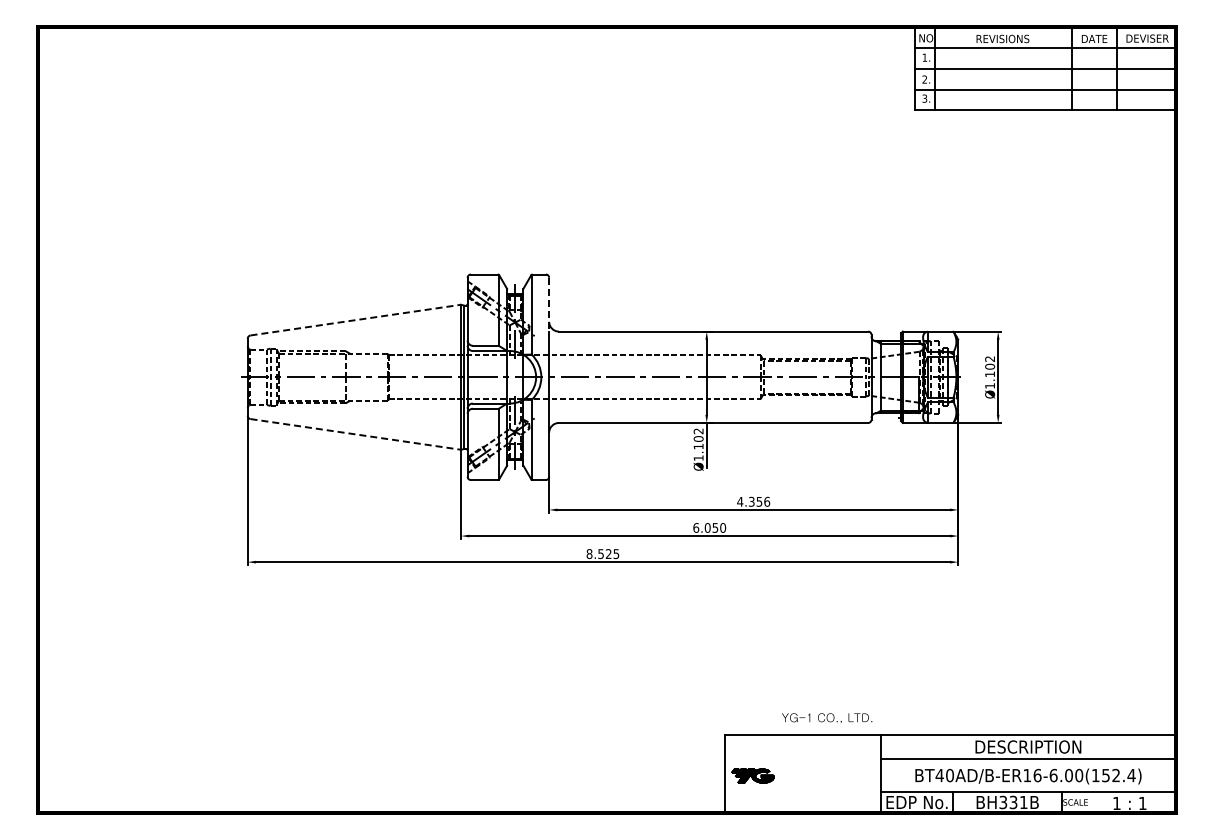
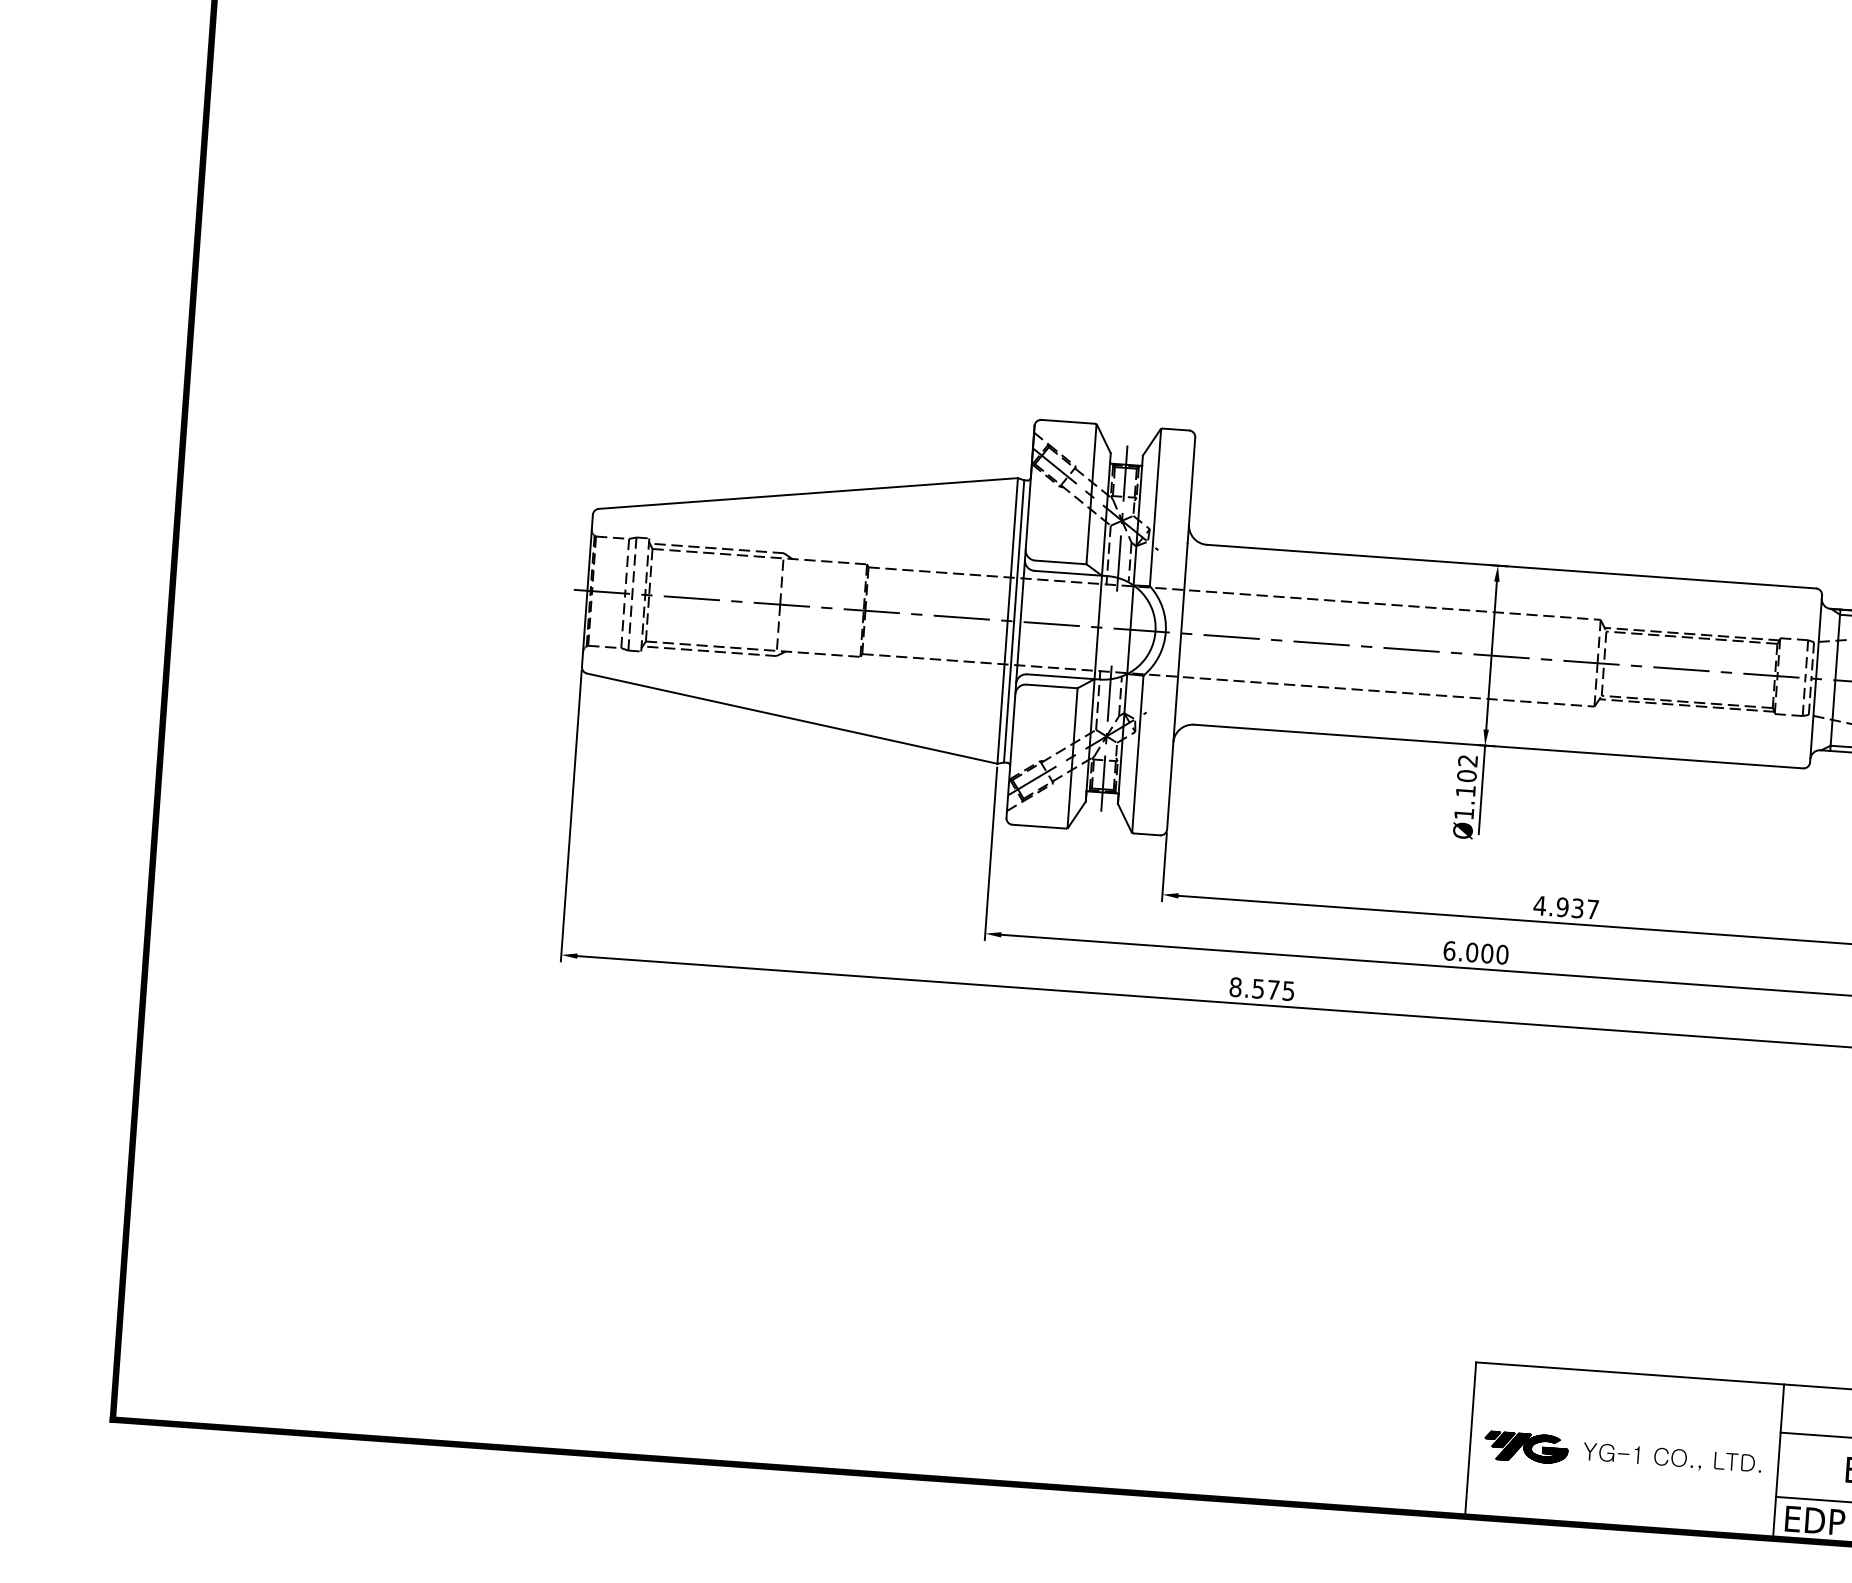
line: (549, 304) -> (1192, 490), dashed -> solid
line: (356, 320) -> (809, 494), dashed -> solid
line: (356, 434) -> (793, 718), dashed -> solid
text: (759, 501) -> (1577, 907), 4.356 -> 4.937
text: (715, 527) -> (1487, 952), 6.050 -> 6.000
text: (608, 553) -> (1273, 988), 8.525 -> 8.575
text: (827, 717) -> (1673, 1457), moved

